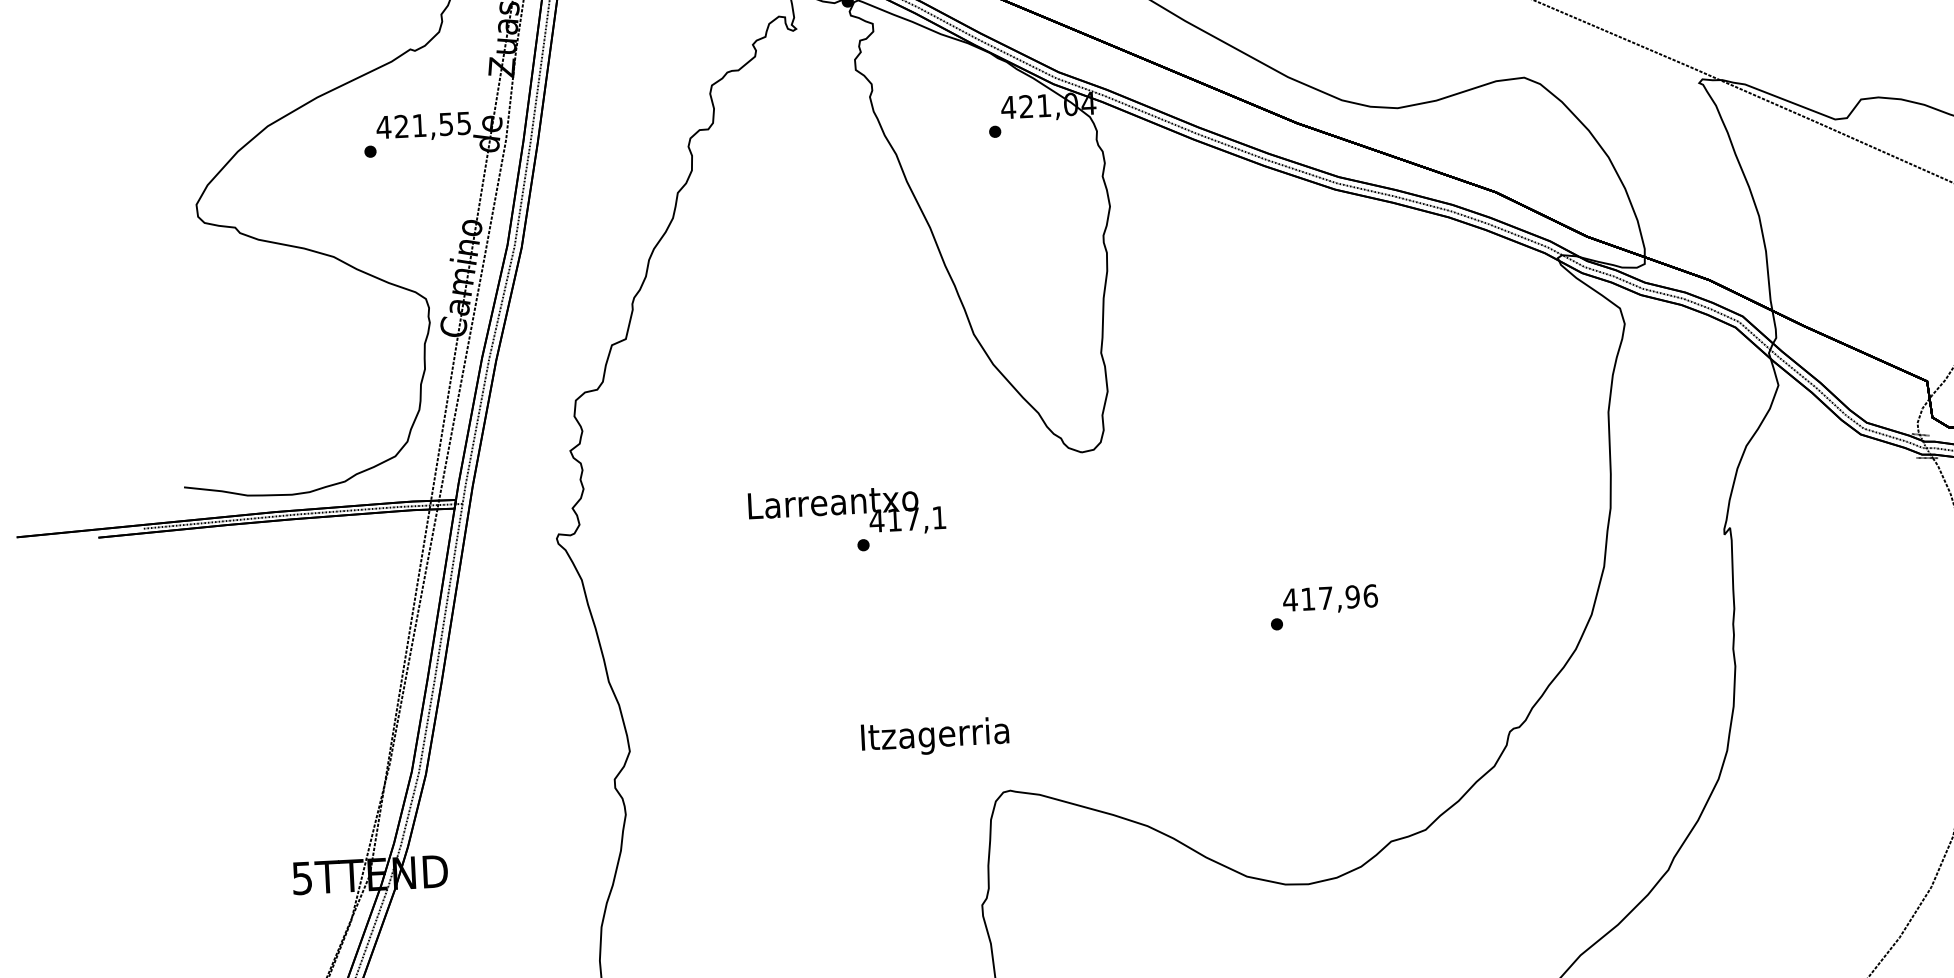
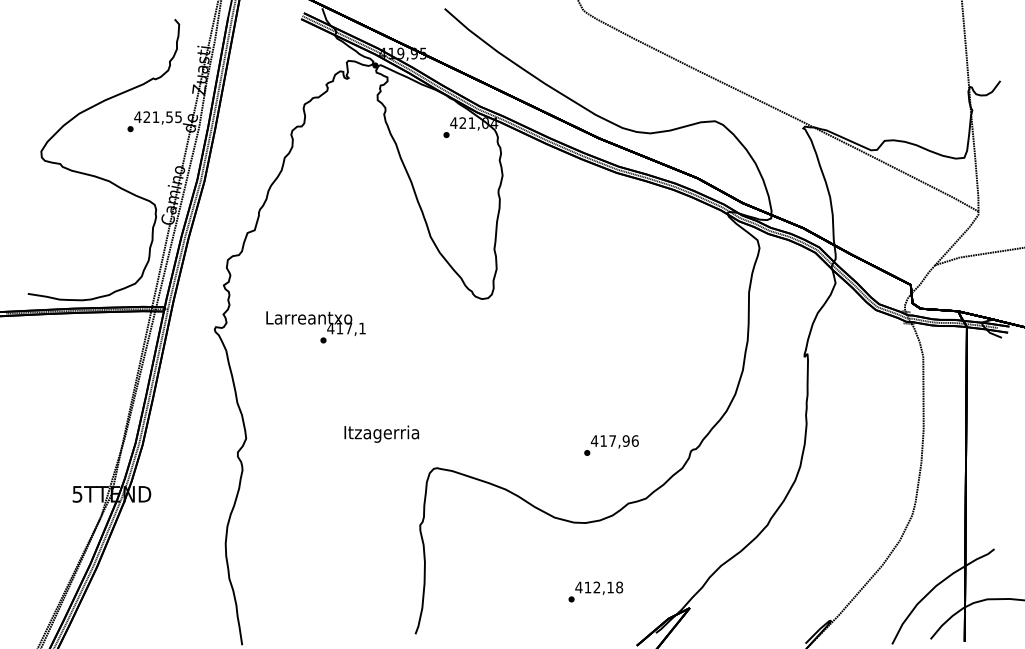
text: (846, 520) -> (315, 327), moved
text: (1324, 607) -> (611, 445), moved
text: (934, 735) -> (381, 433), moved

